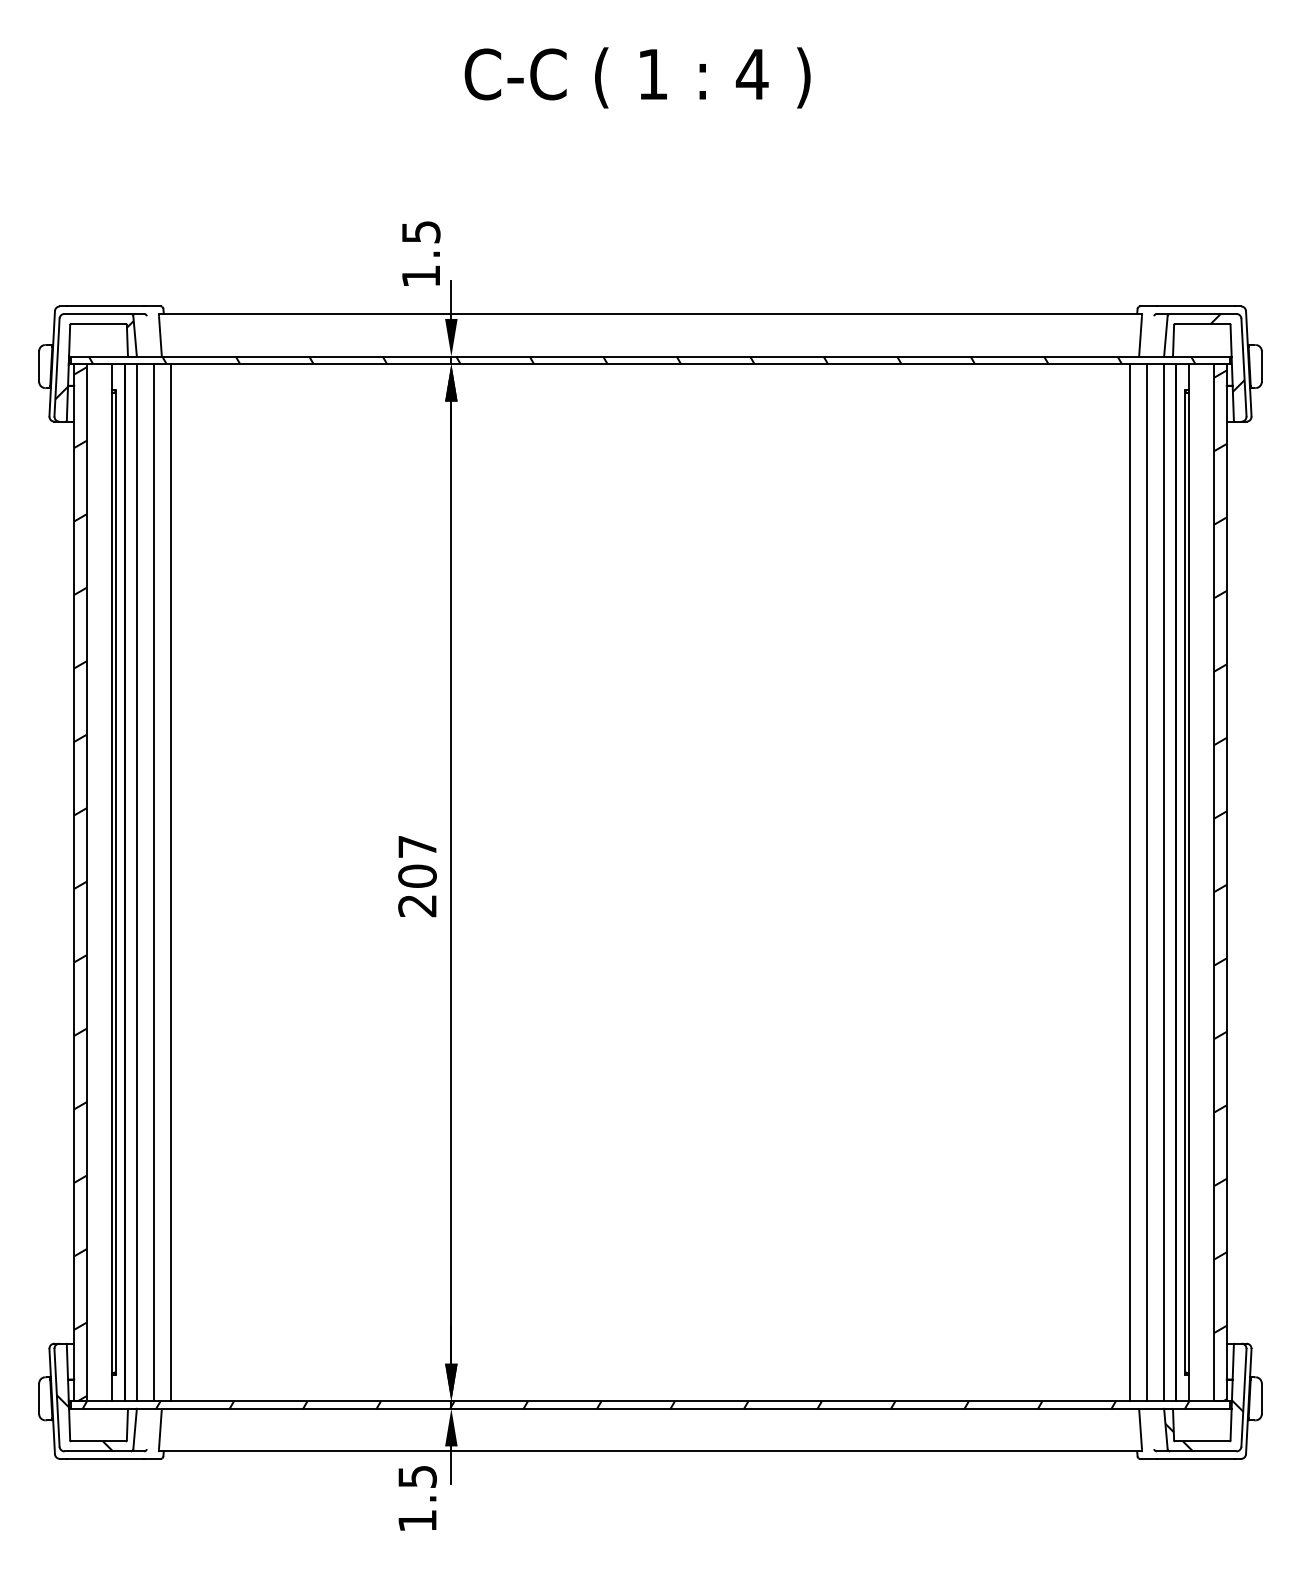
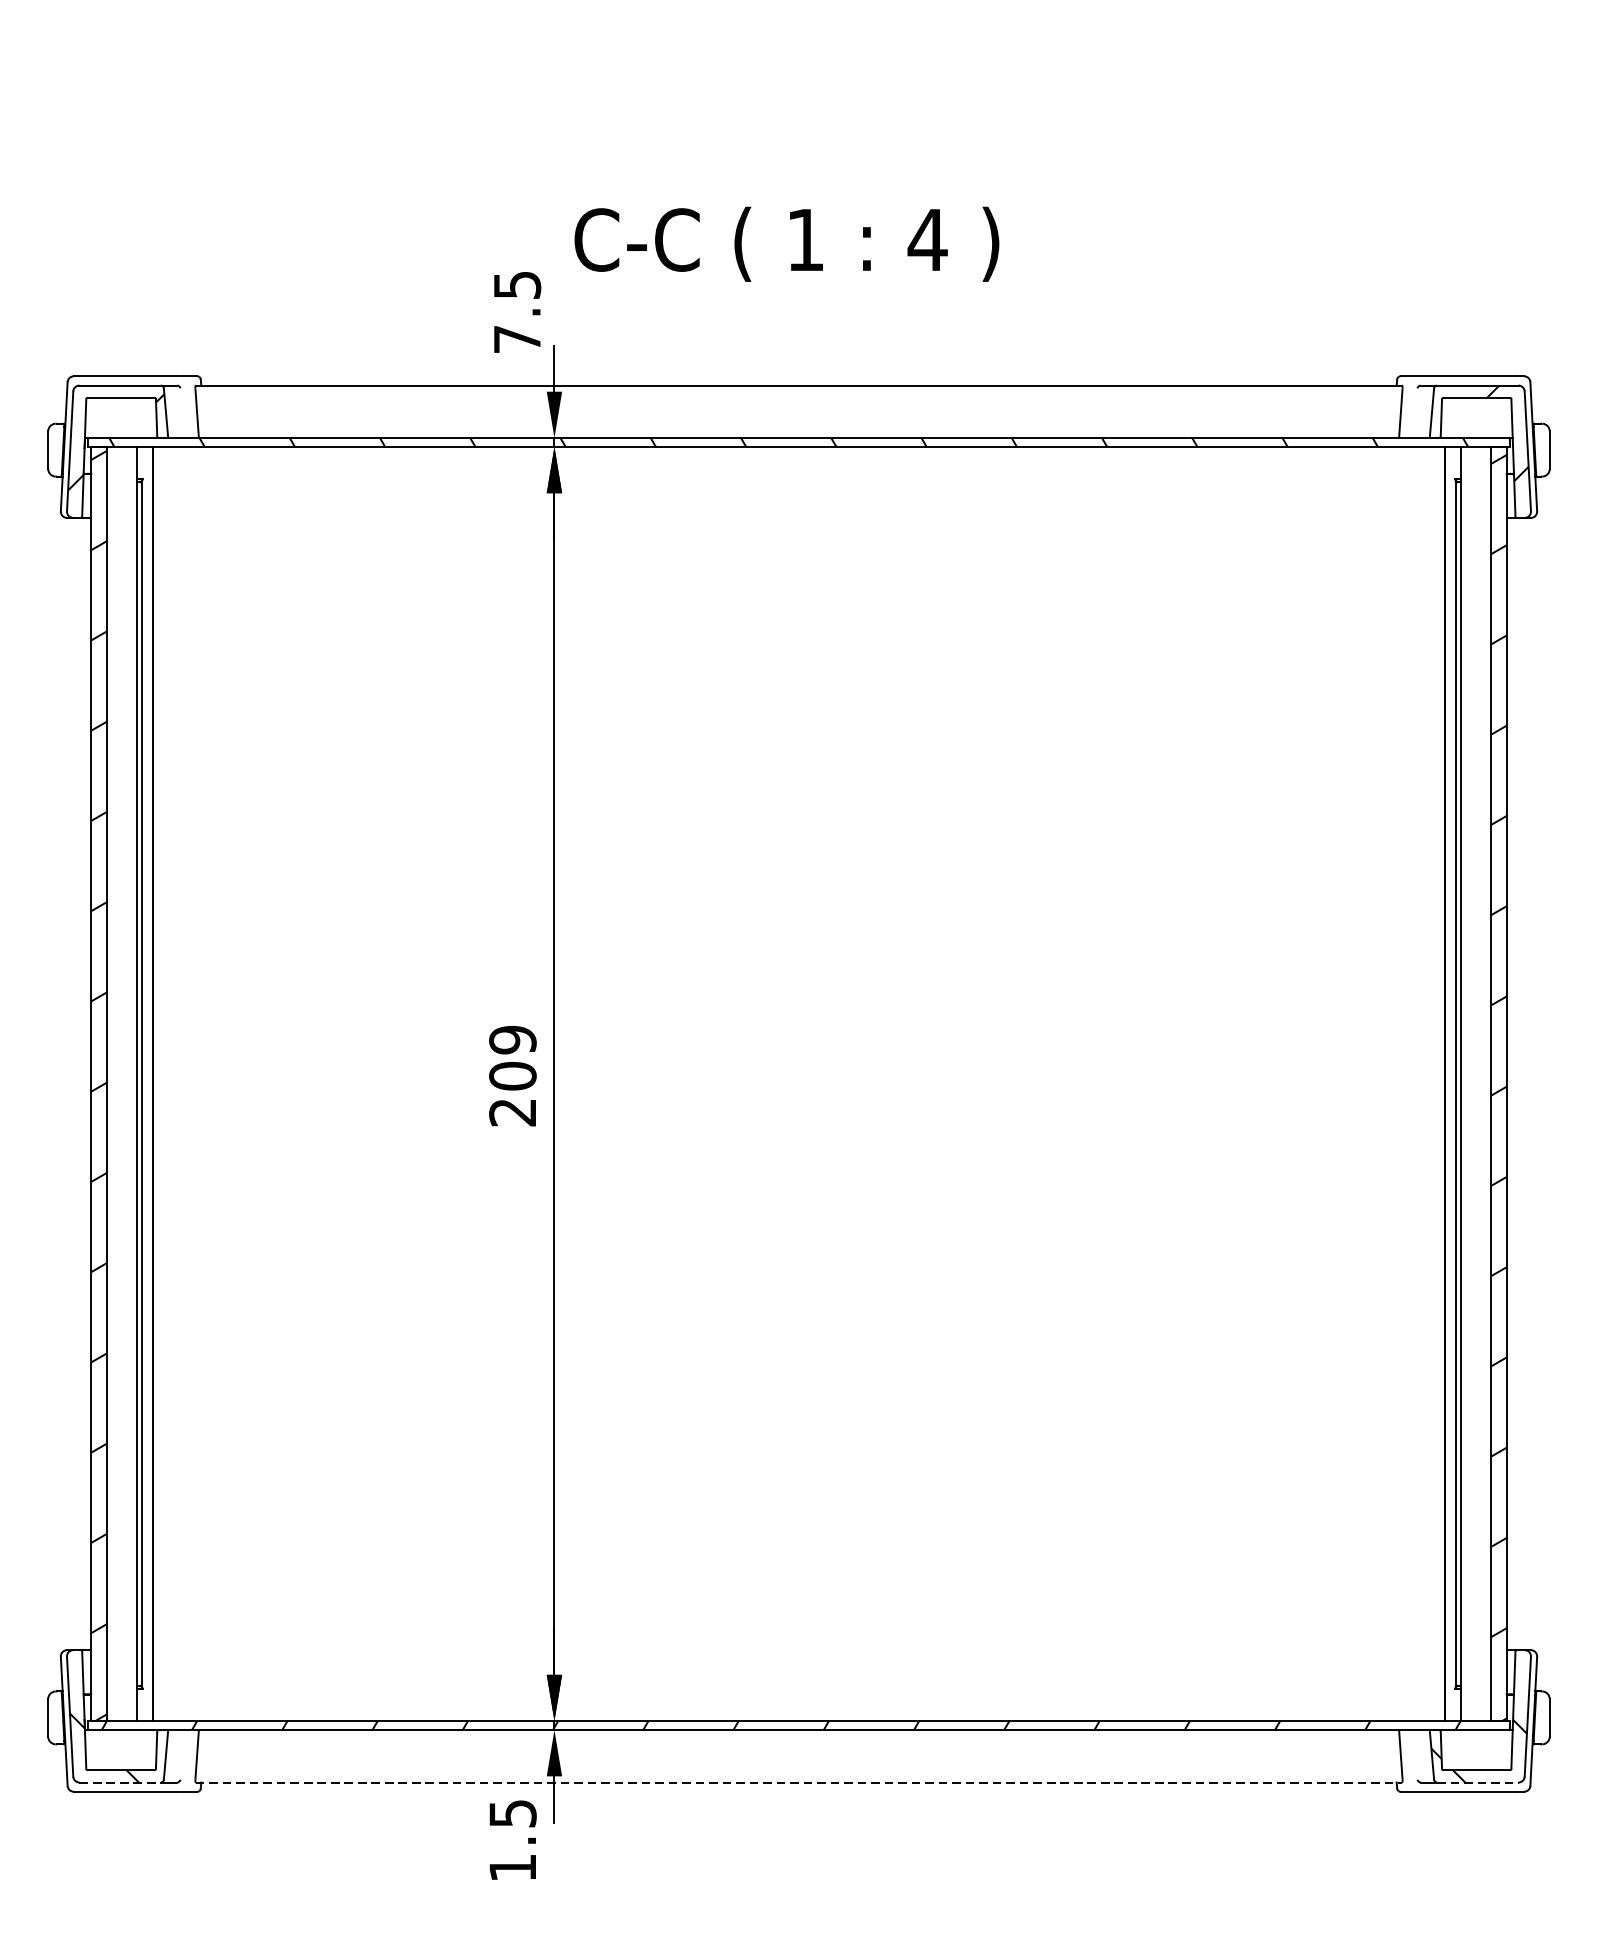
text: (637, 77) -> (786, 243), moved
text: (420, 276) -> (516, 339), 1.5 -> 7.5
text: (417, 846) -> (512, 1039), 207 -> 209
line: (137, 882) -> (168, 1083), removed
line: (154, 882) -> (189, 1083), removed
line: (170, 882) -> (209, 1083), removed
line: (1130, 882) -> (1388, 1083), removed
line: (1146, 882) -> (1408, 1083), removed
line: (1163, 882) -> (1429, 1083), removed
line: (98, 1451) -> (121, 1782), solid -> dashed
line: (650, 1451) -> (799, 1782), solid -> dashed
line: (1203, 1451) -> (1478, 1782), solid -> dashed

